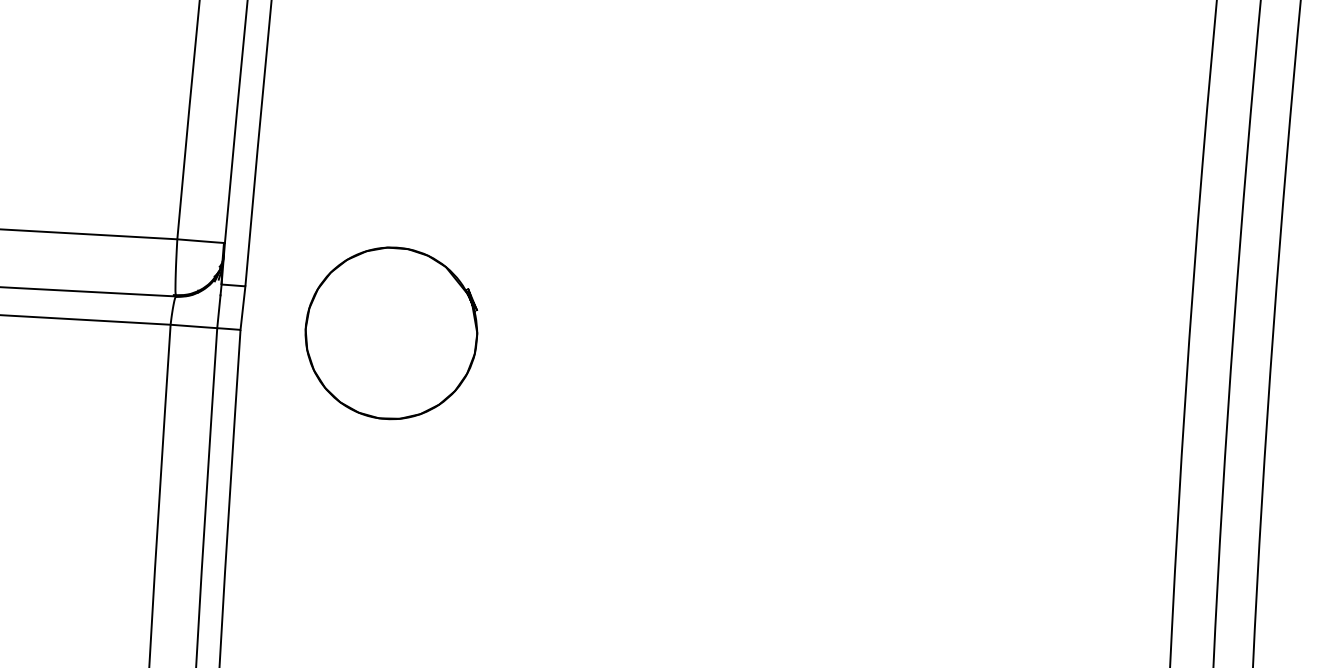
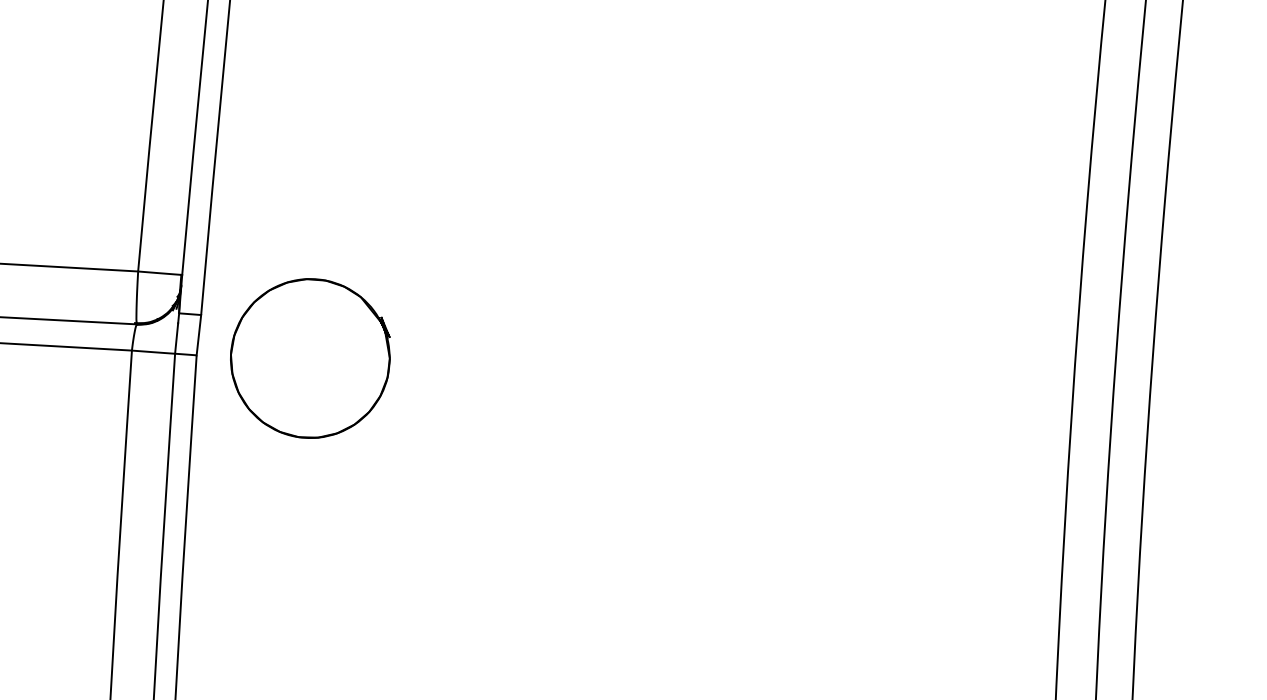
part: (391, 333) -> (310, 358), moved

